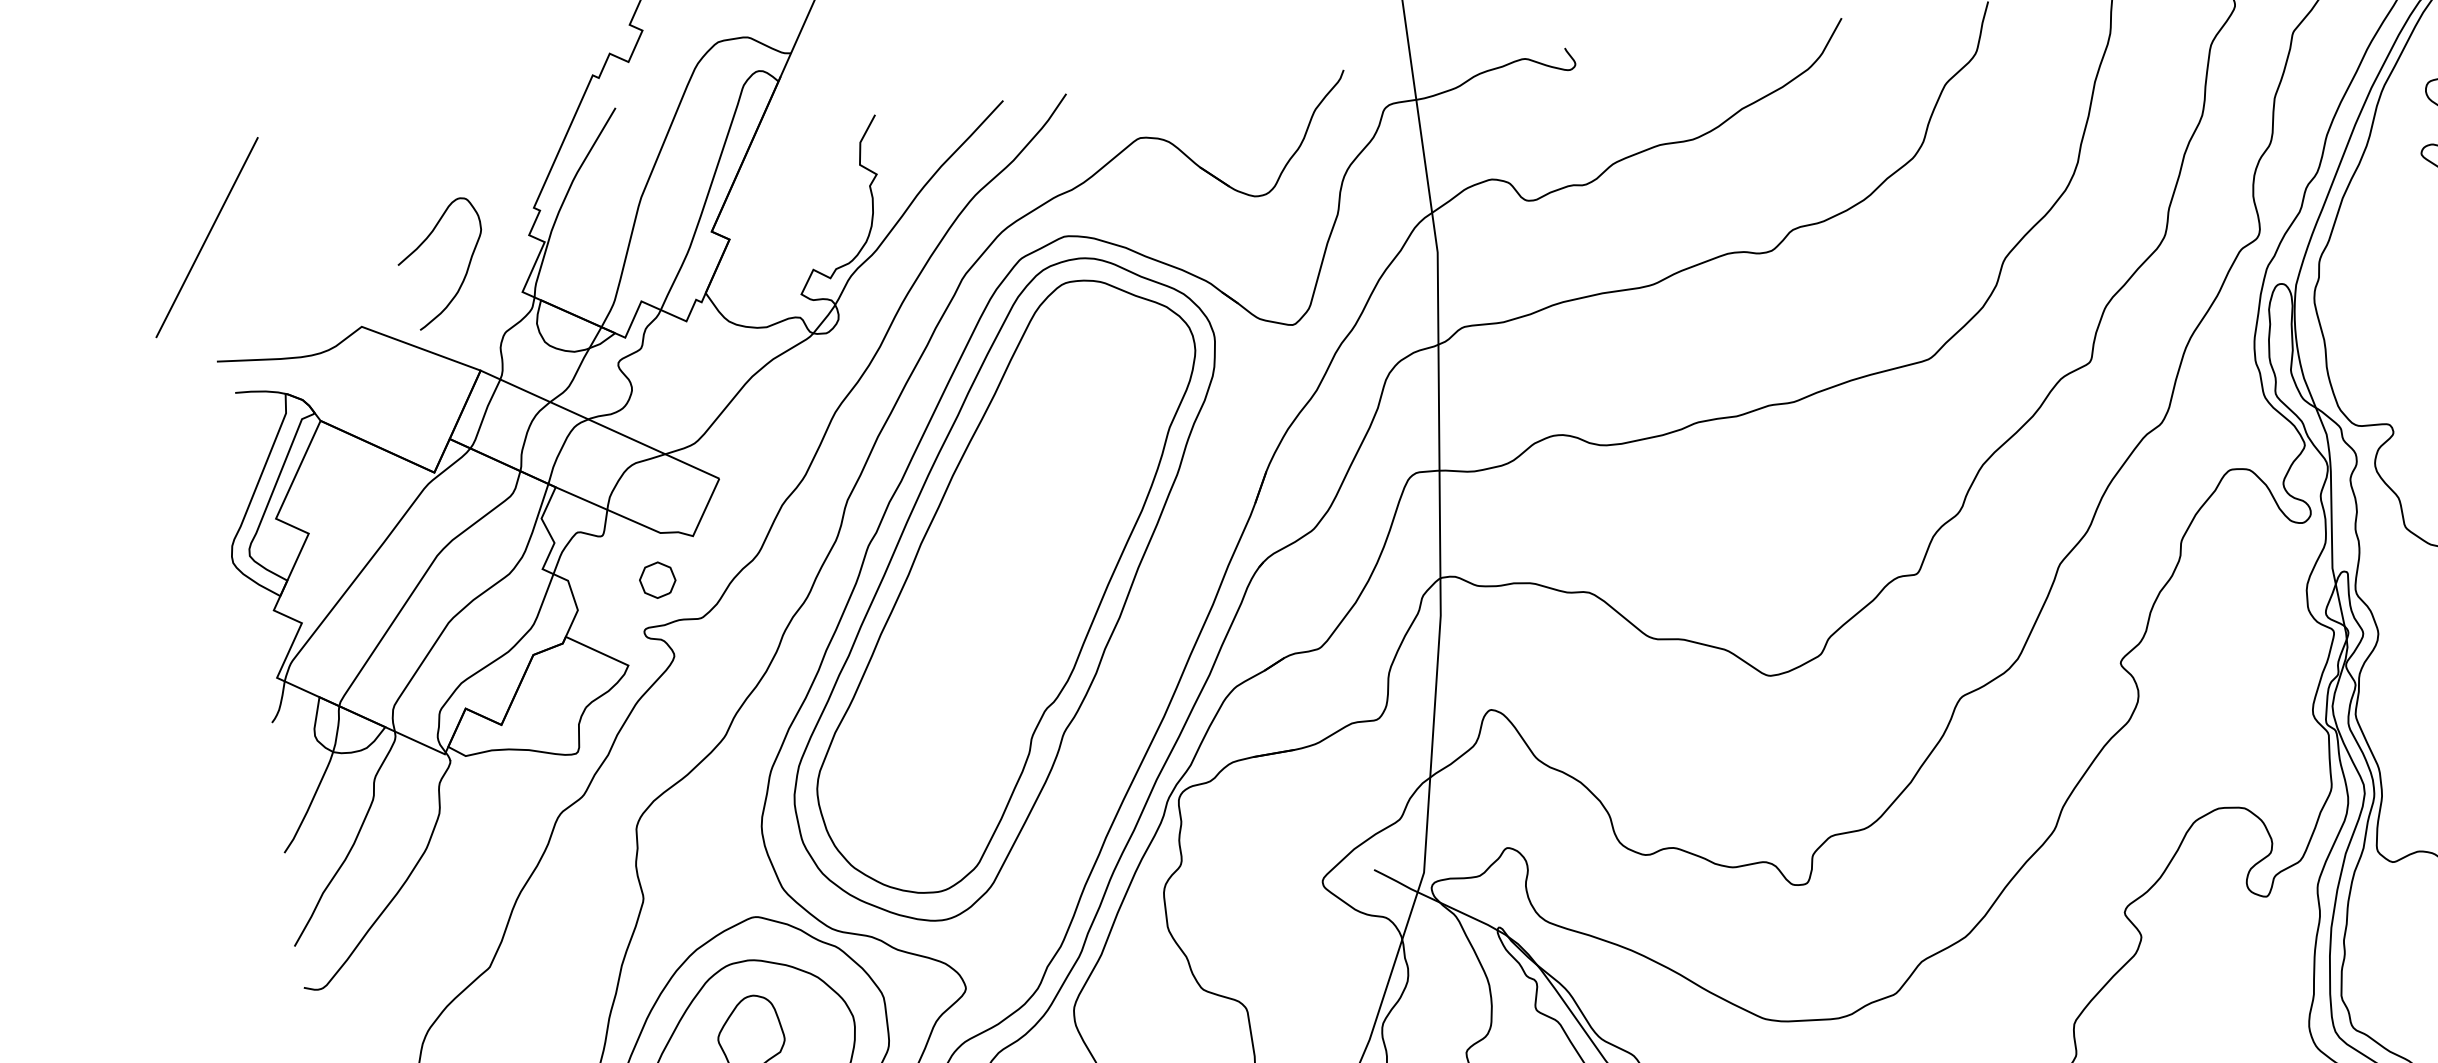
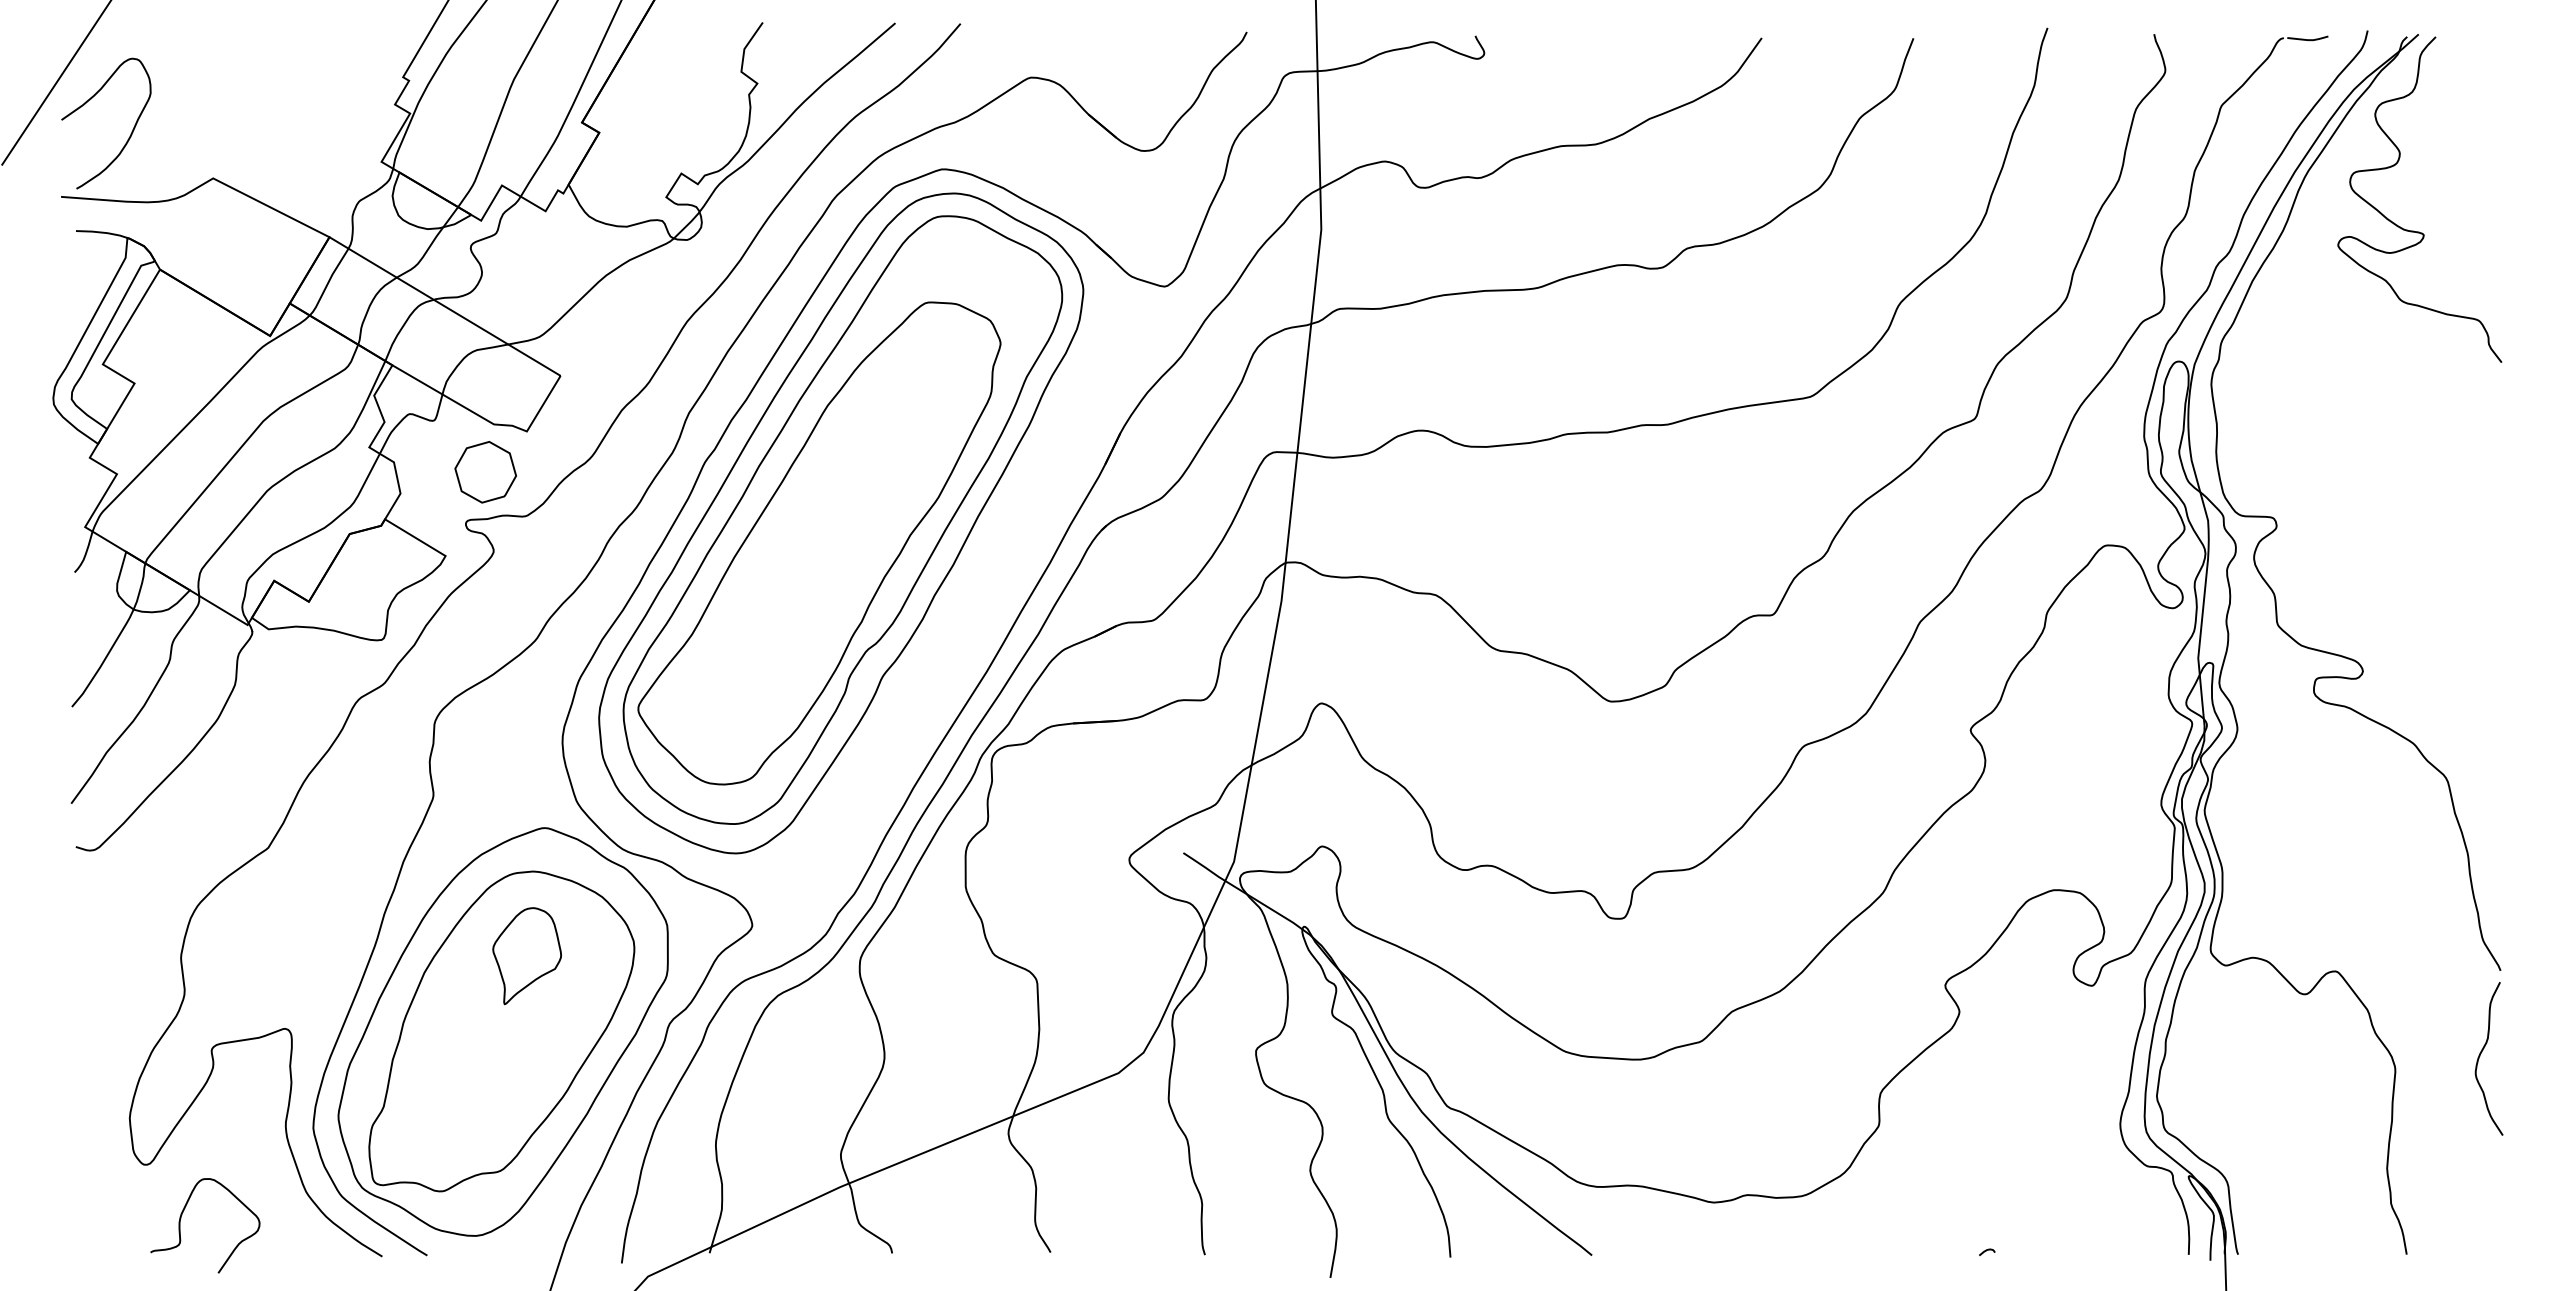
curve: (466, 270) -> (130, 133), moved
part: (657, 580) -> (485, 472), size x1.67
part: (988, 611) -> (819, 543), added

